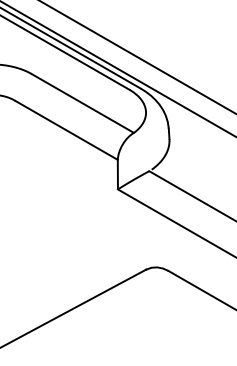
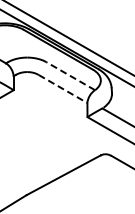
line: (82, 102) -> (70, 75), solid -> dashed
line: (67, 131) -> (63, 89), solid -> dashed

